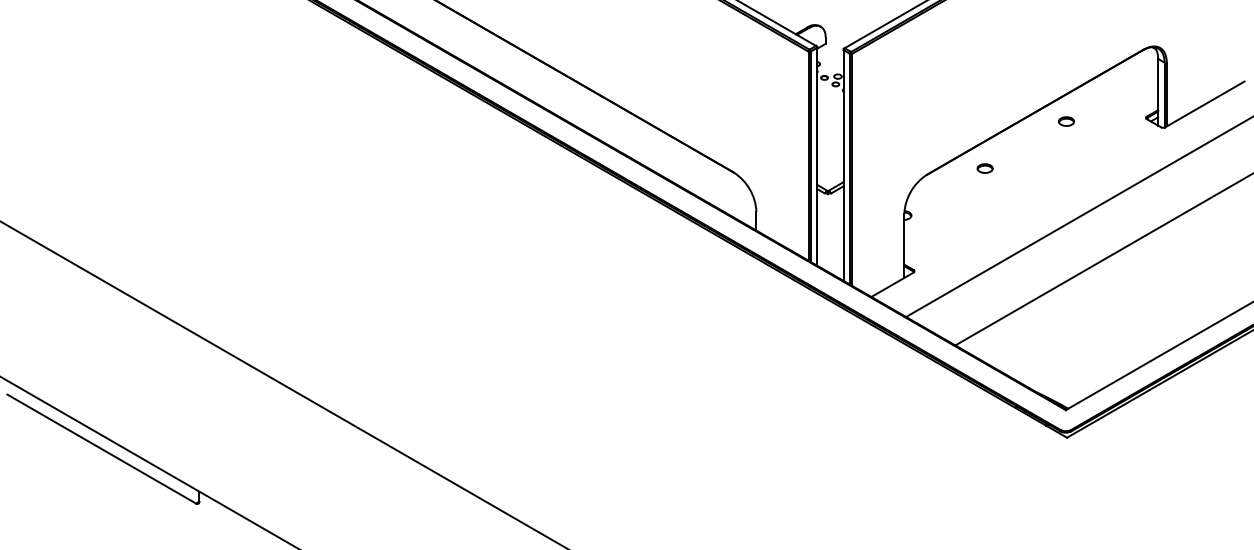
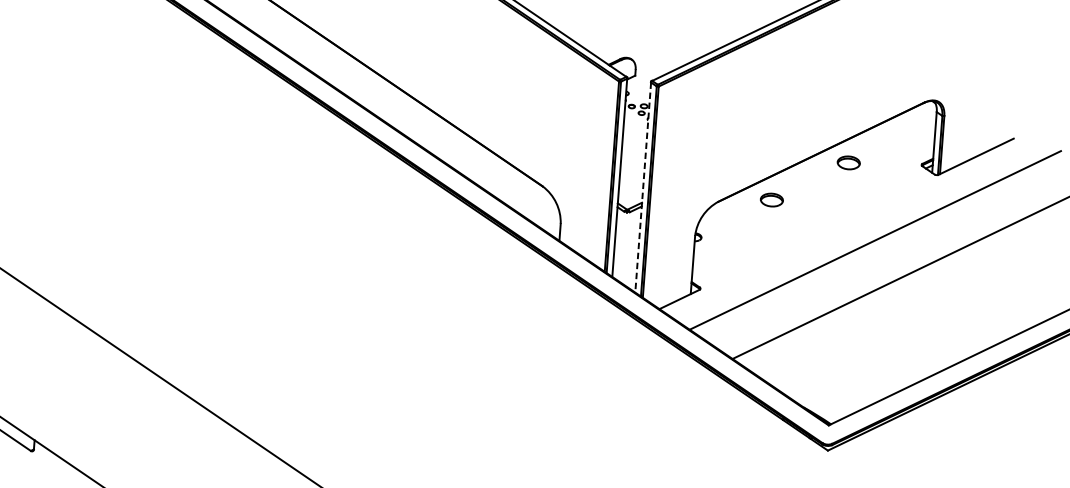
part: (1066, 121) -> (849, 162), size x1.6
line: (843, 166) -> (643, 188), solid -> dashed
part: (984, 168) -> (771, 199), size x1.6

